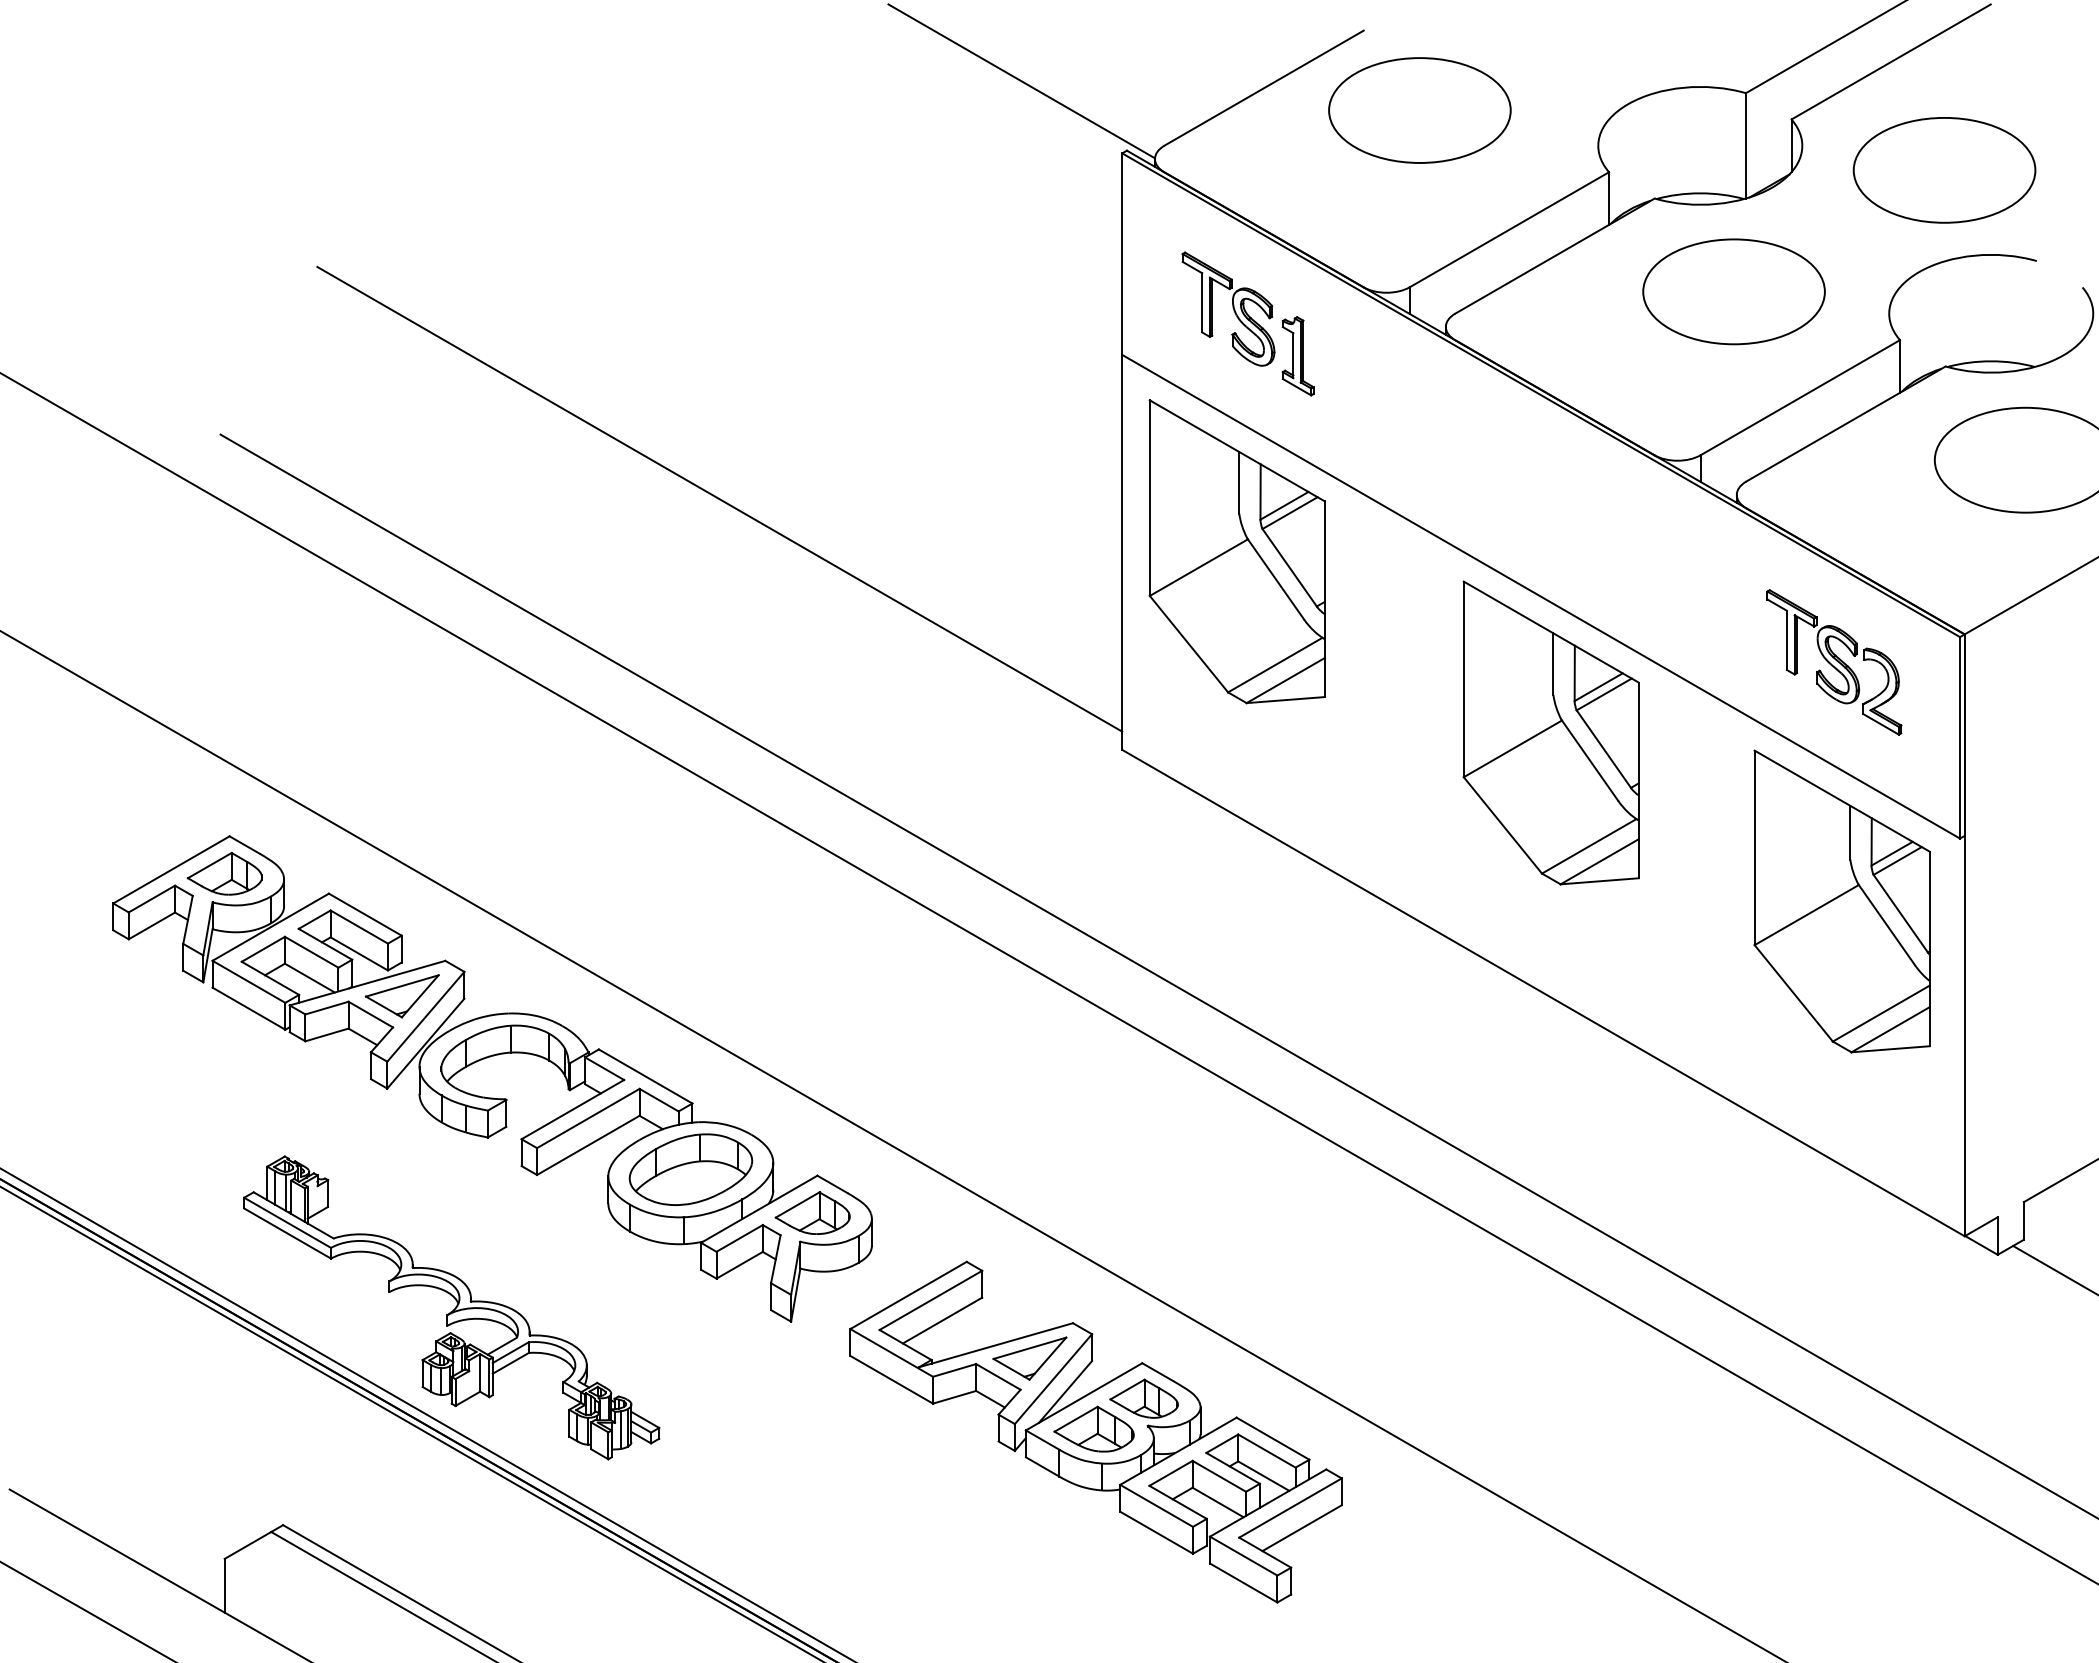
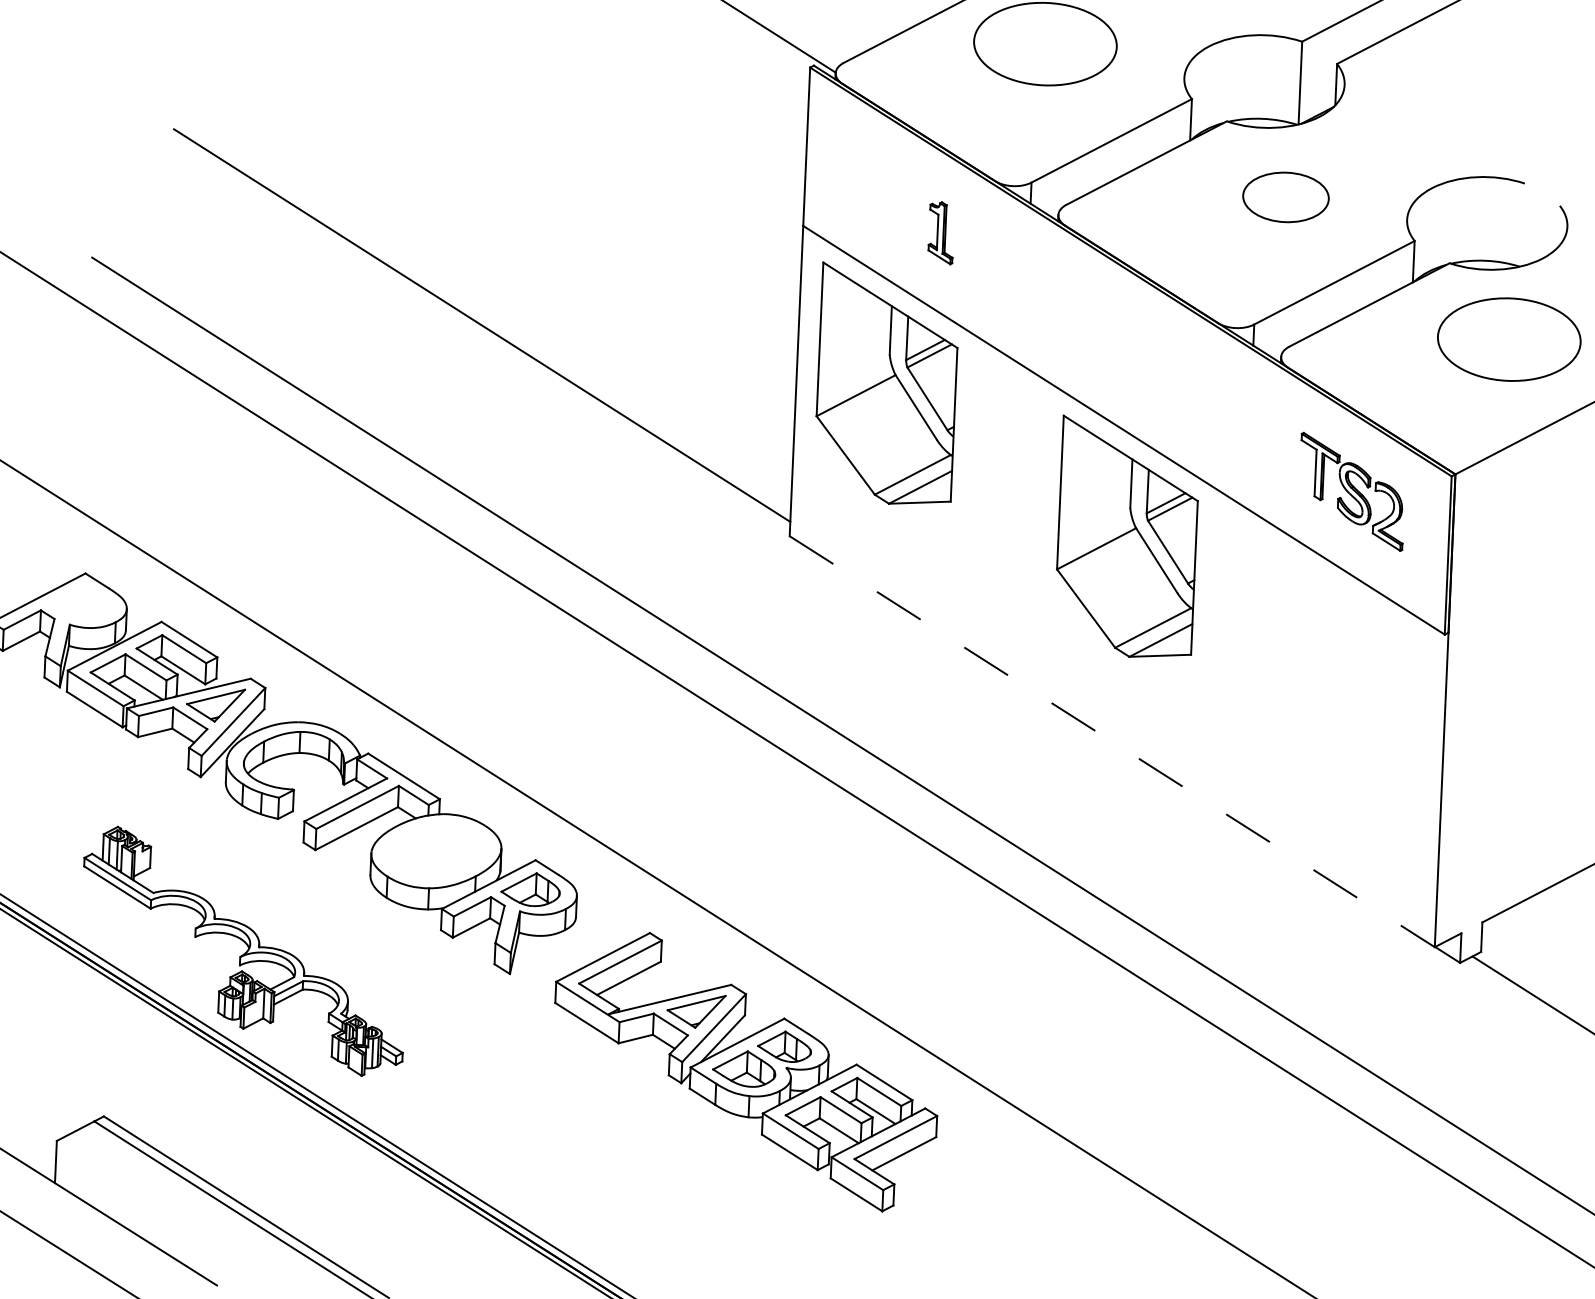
part: (1944, 170) -> (1455, 109), removed
part: (1733, 291) -> (1285, 197), size x0.6
part: (1228, 308) -> (888, 193), removed
part: (224, 873) -> (80, 602), removed
part: (1841, 901) -> (1349, 679), removed
line: (1543, 993) -> (1112, 742), solid -> dashed
part: (690, 1169) -> (436, 851), removed

